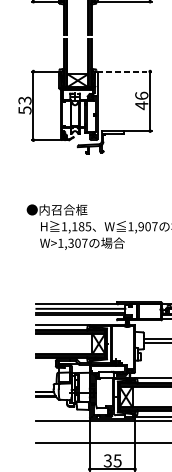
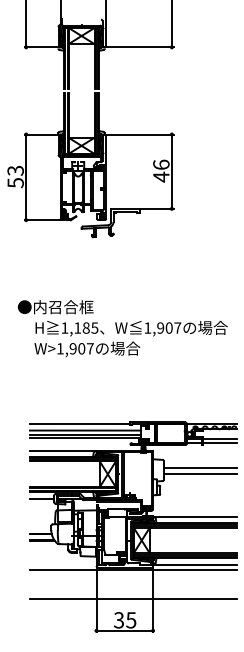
line: (124, 71) -> (139, 134), dashed -> solid
text: (70, 243) -> (72, 348), W>1,307 -> W>1,907
line: (45, 364) -> (41, 499), added

